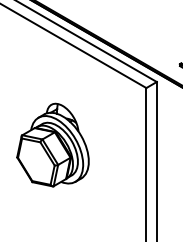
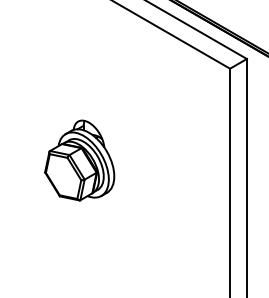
part: (52, 144) -> (78, 159), size x0.6

